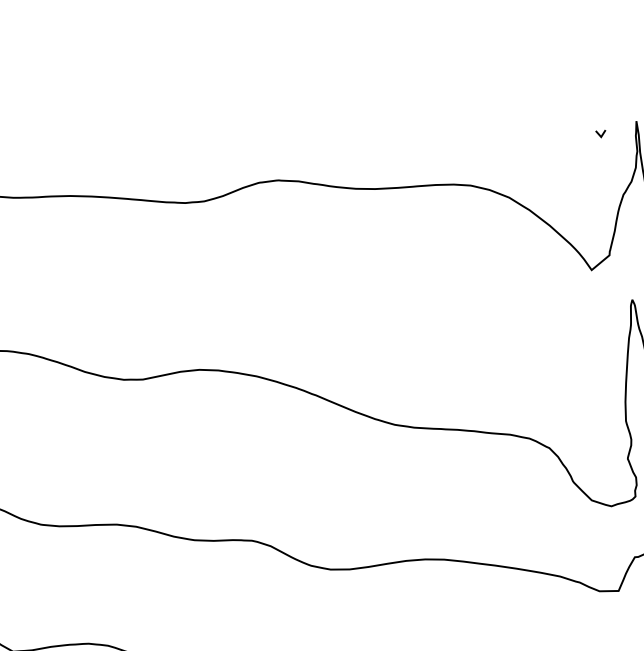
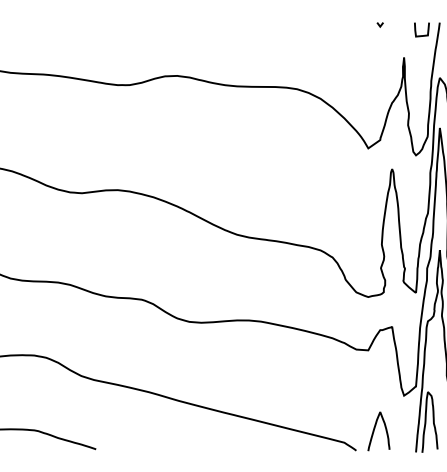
line: (599, 133) -> (379, 24), moved

